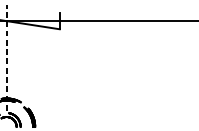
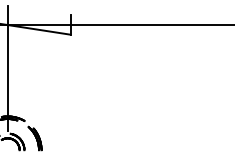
line: (6, 57) -> (7, 68), dashed -> solid

